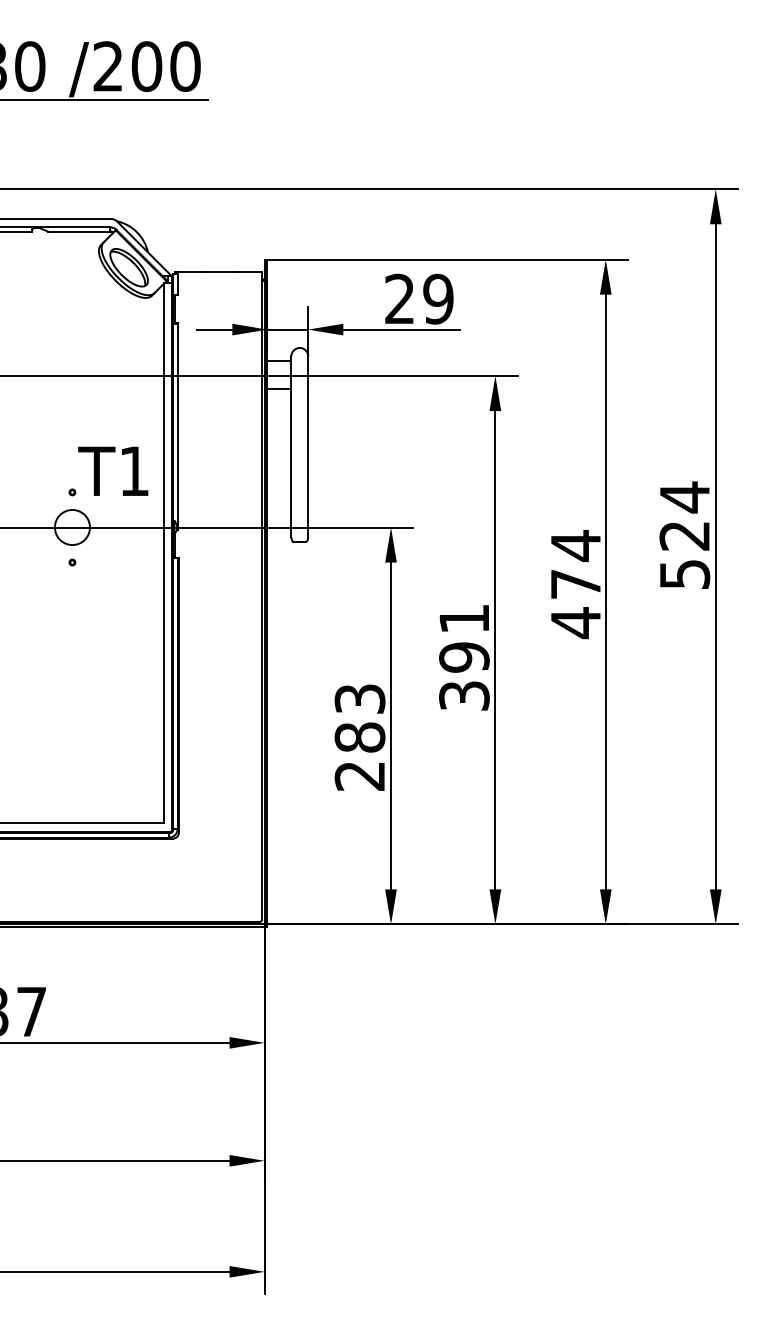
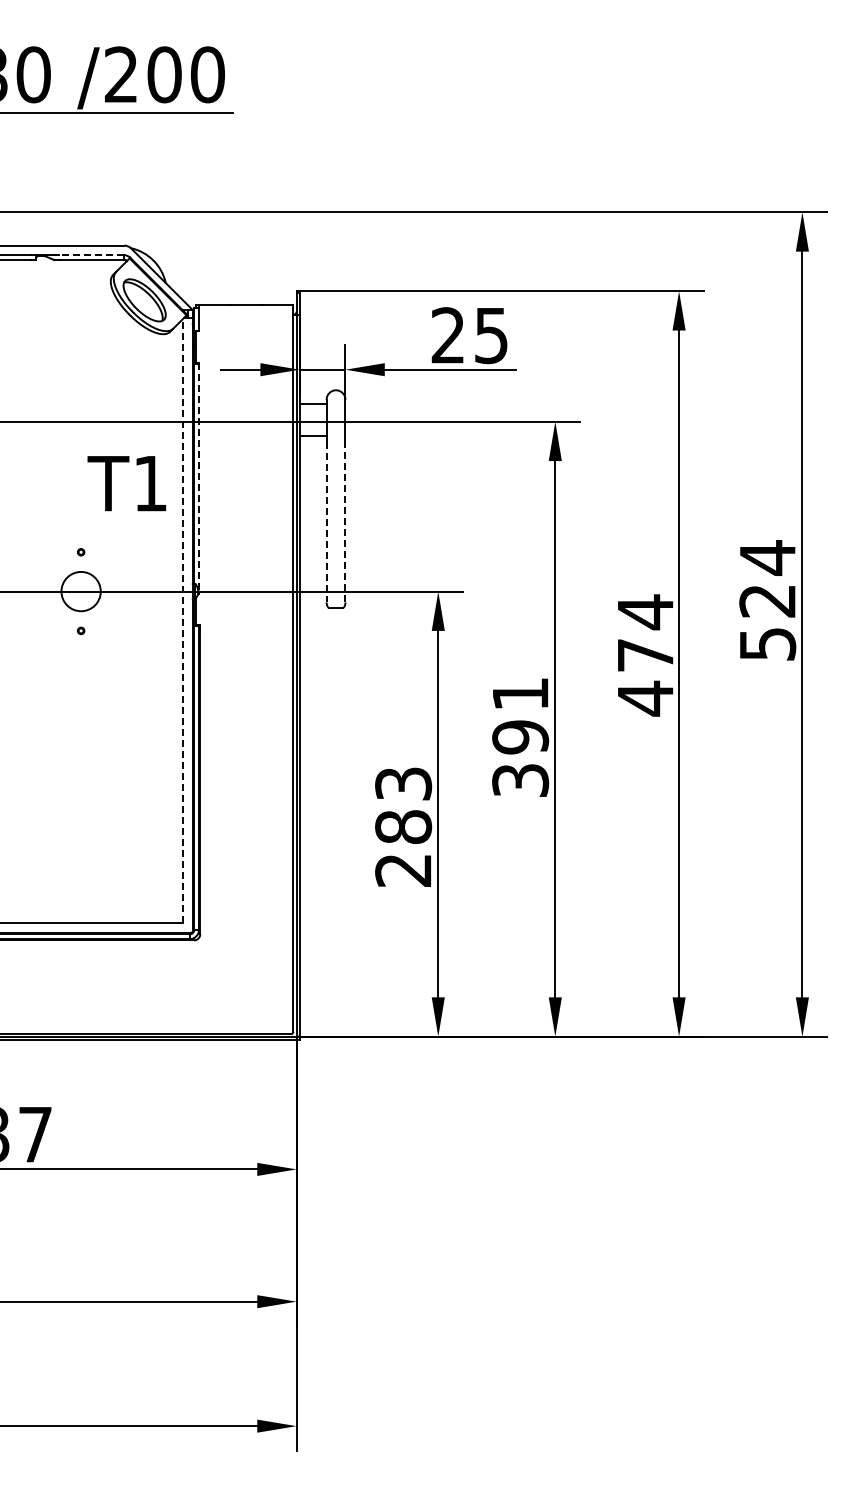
line: (80, 227) -> (90, 255), solid -> dashed
text: (438, 299) -> (491, 335), 29 -> 25
line: (178, 426) -> (199, 478), solid -> dashed
line: (308, 464) -> (345, 521), solid -> dashed
line: (291, 465) -> (326, 522), solid -> dashed
text: (112, 471) -> (126, 483), moved
line: (163, 553) -> (183, 620), solid -> dashed

